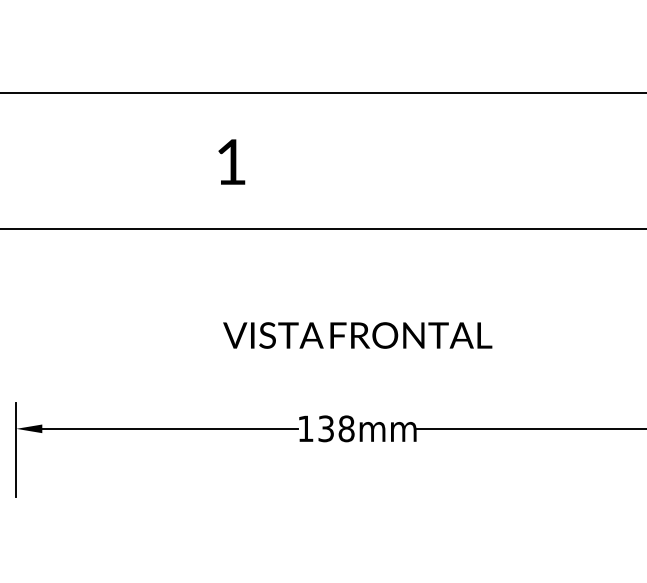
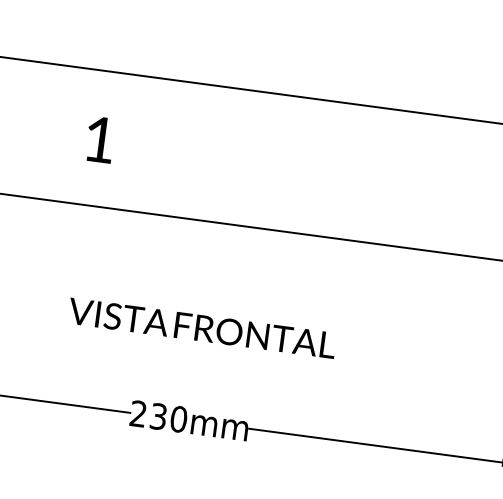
text: (326, 428) -> (159, 416), 138mm -> 230mm

